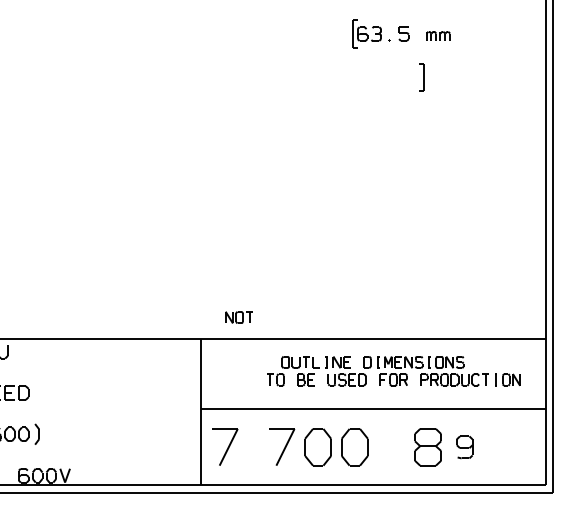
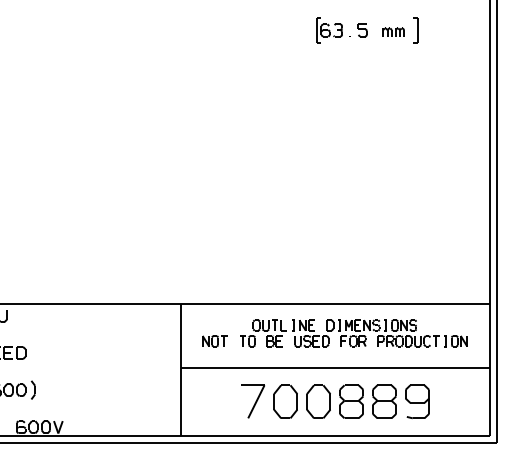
part: (421, 77) -> (415, 30), moved
part: (238, 317) -> (214, 341), moved
part: (225, 446) -> (202, 401), removed
part: (391, 446) -> (351, 401), added
part: (464, 446) -> (417, 401), size x1.67

